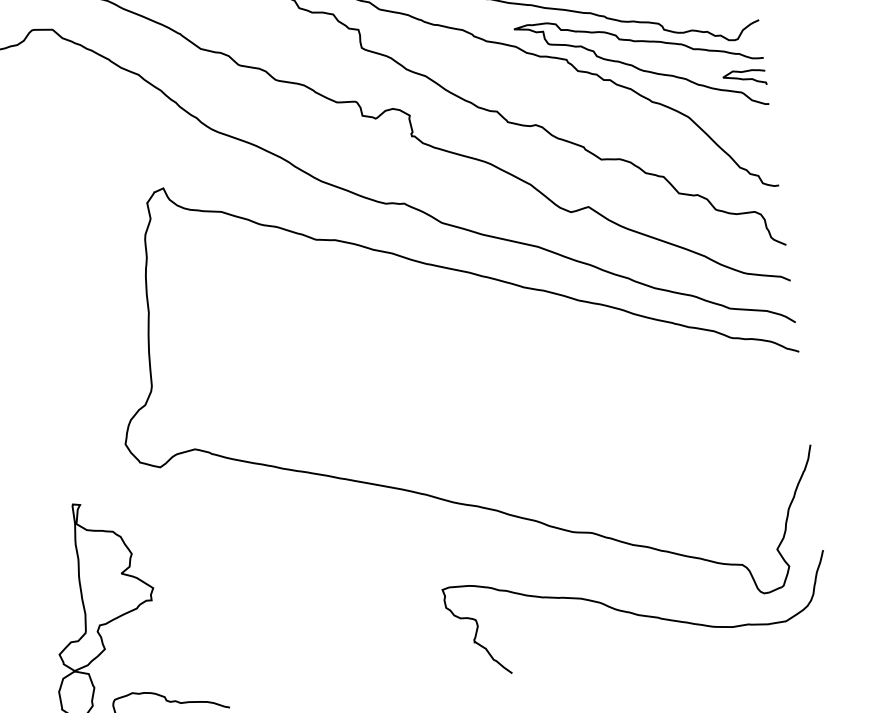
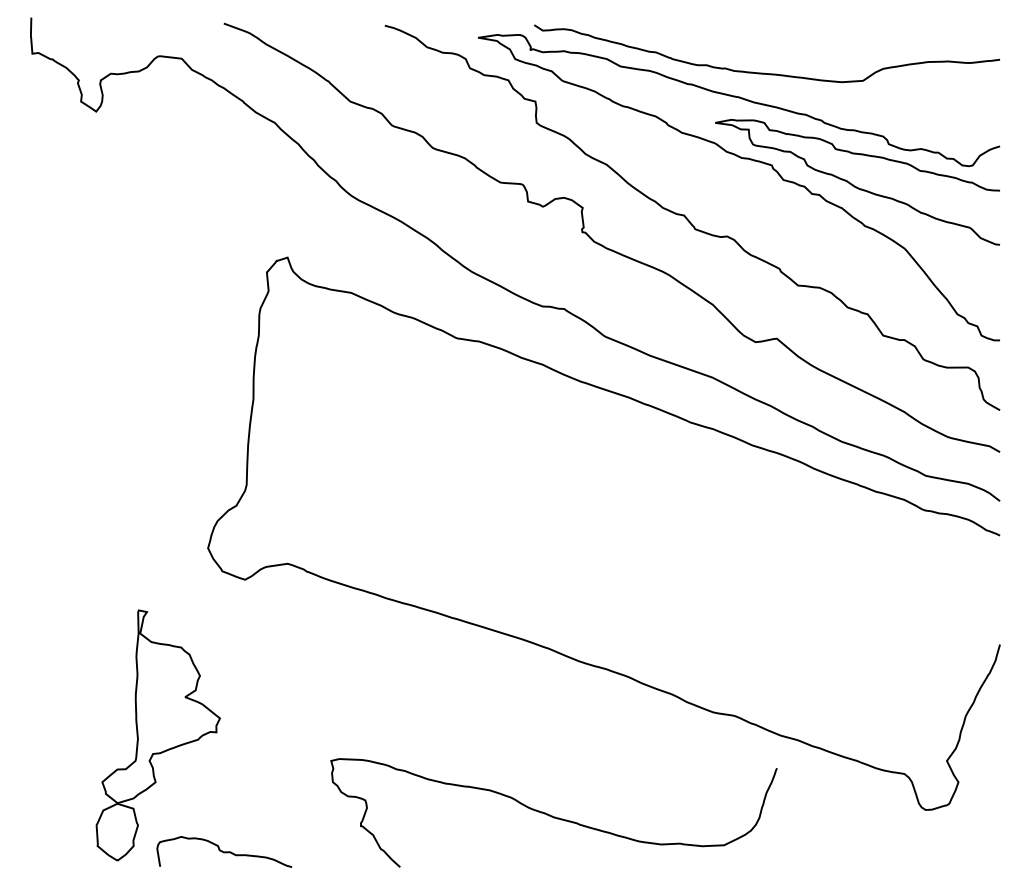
curve: (743, 78) -> (973, 211), removed
curve: (636, 613) -> (552, 815), moved

